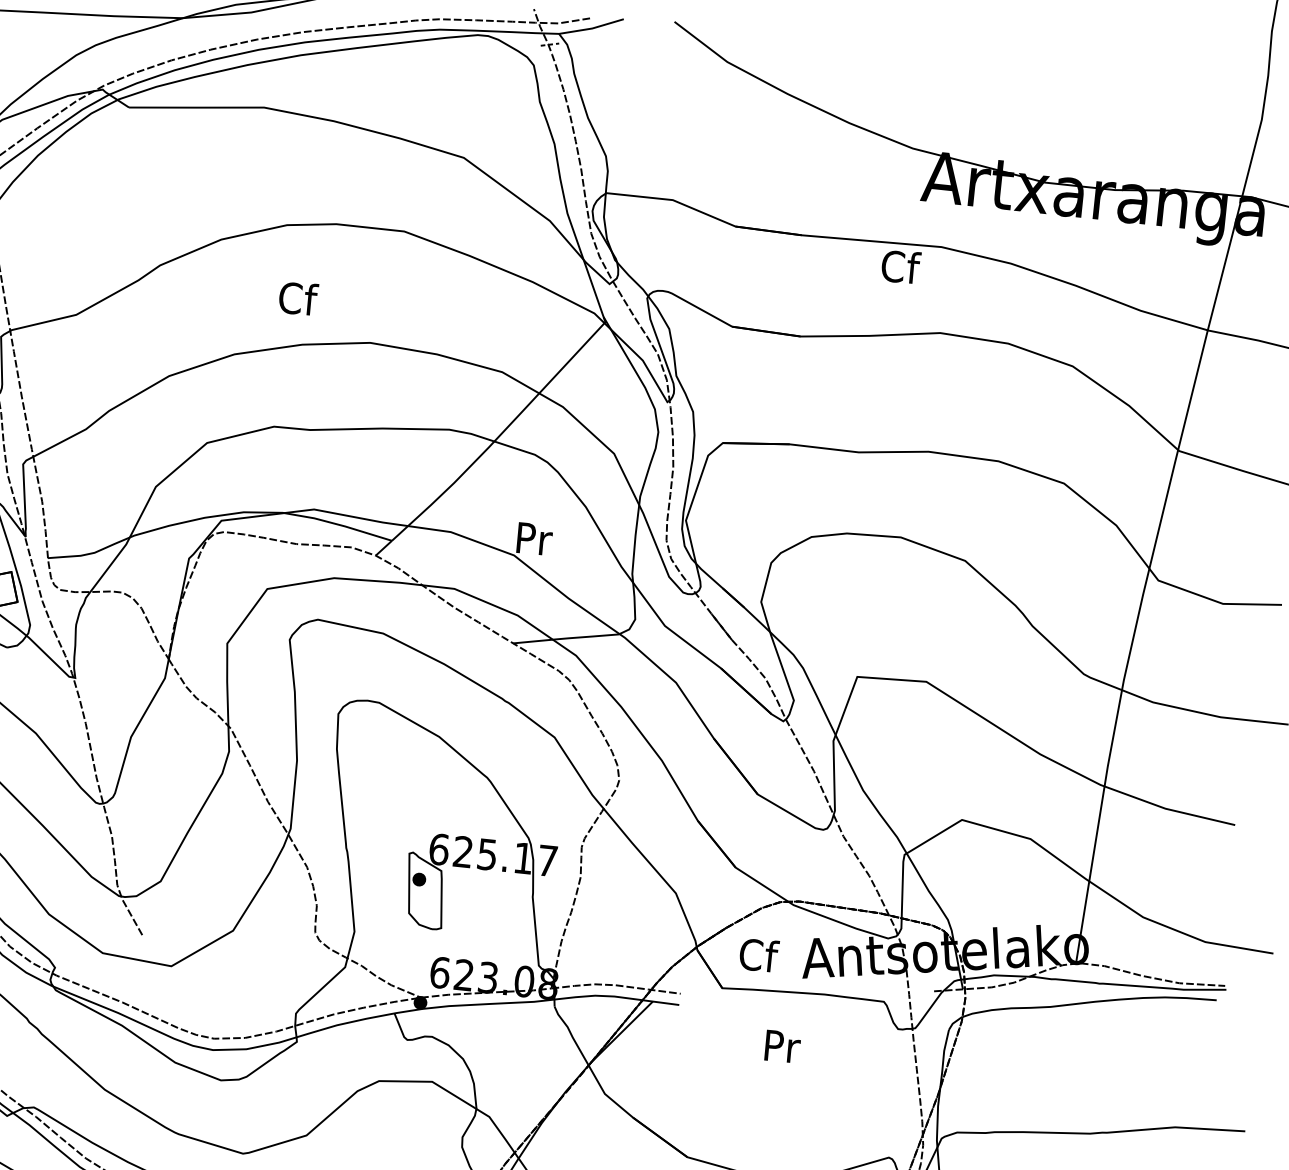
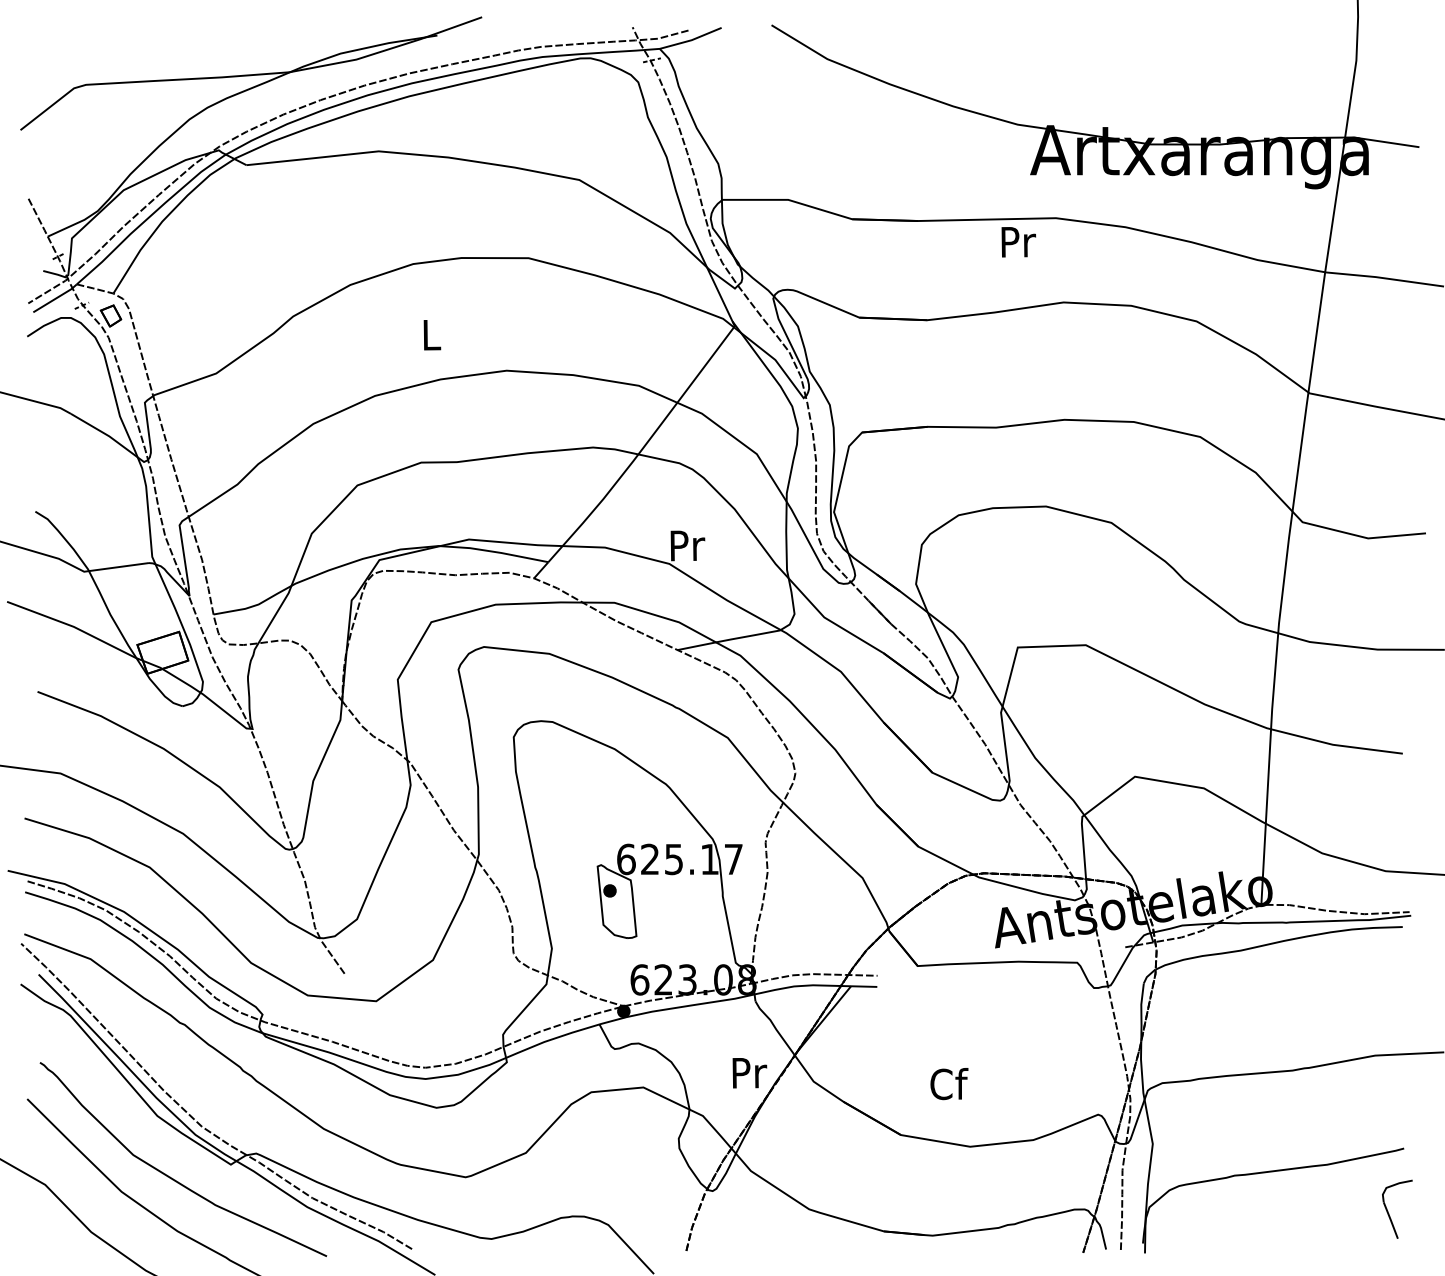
text: (901, 266) -> (1018, 241), Cf -> Pr
text: (298, 298) -> (431, 334), Cf -> L
text: (759, 955) -> (949, 1084), moved
text: (782, 1047) -> (749, 1073), moved

